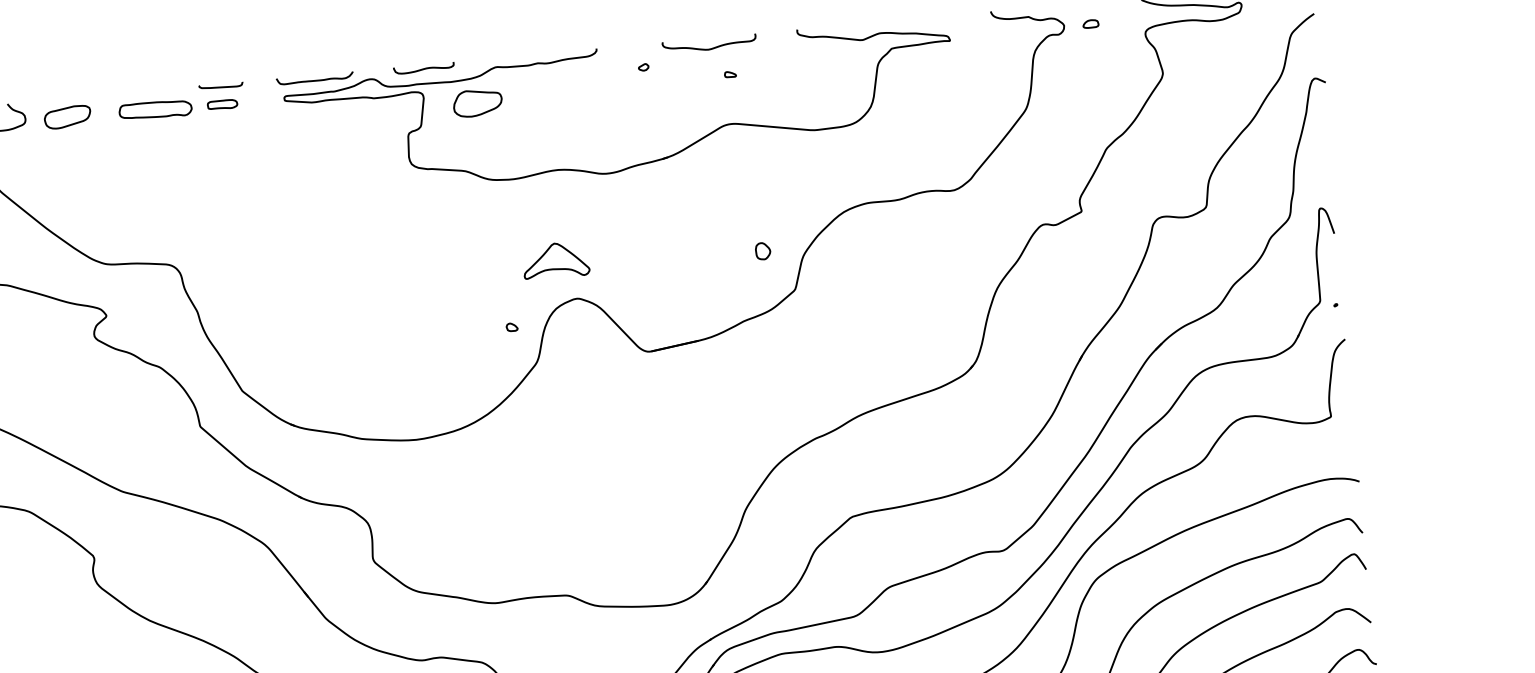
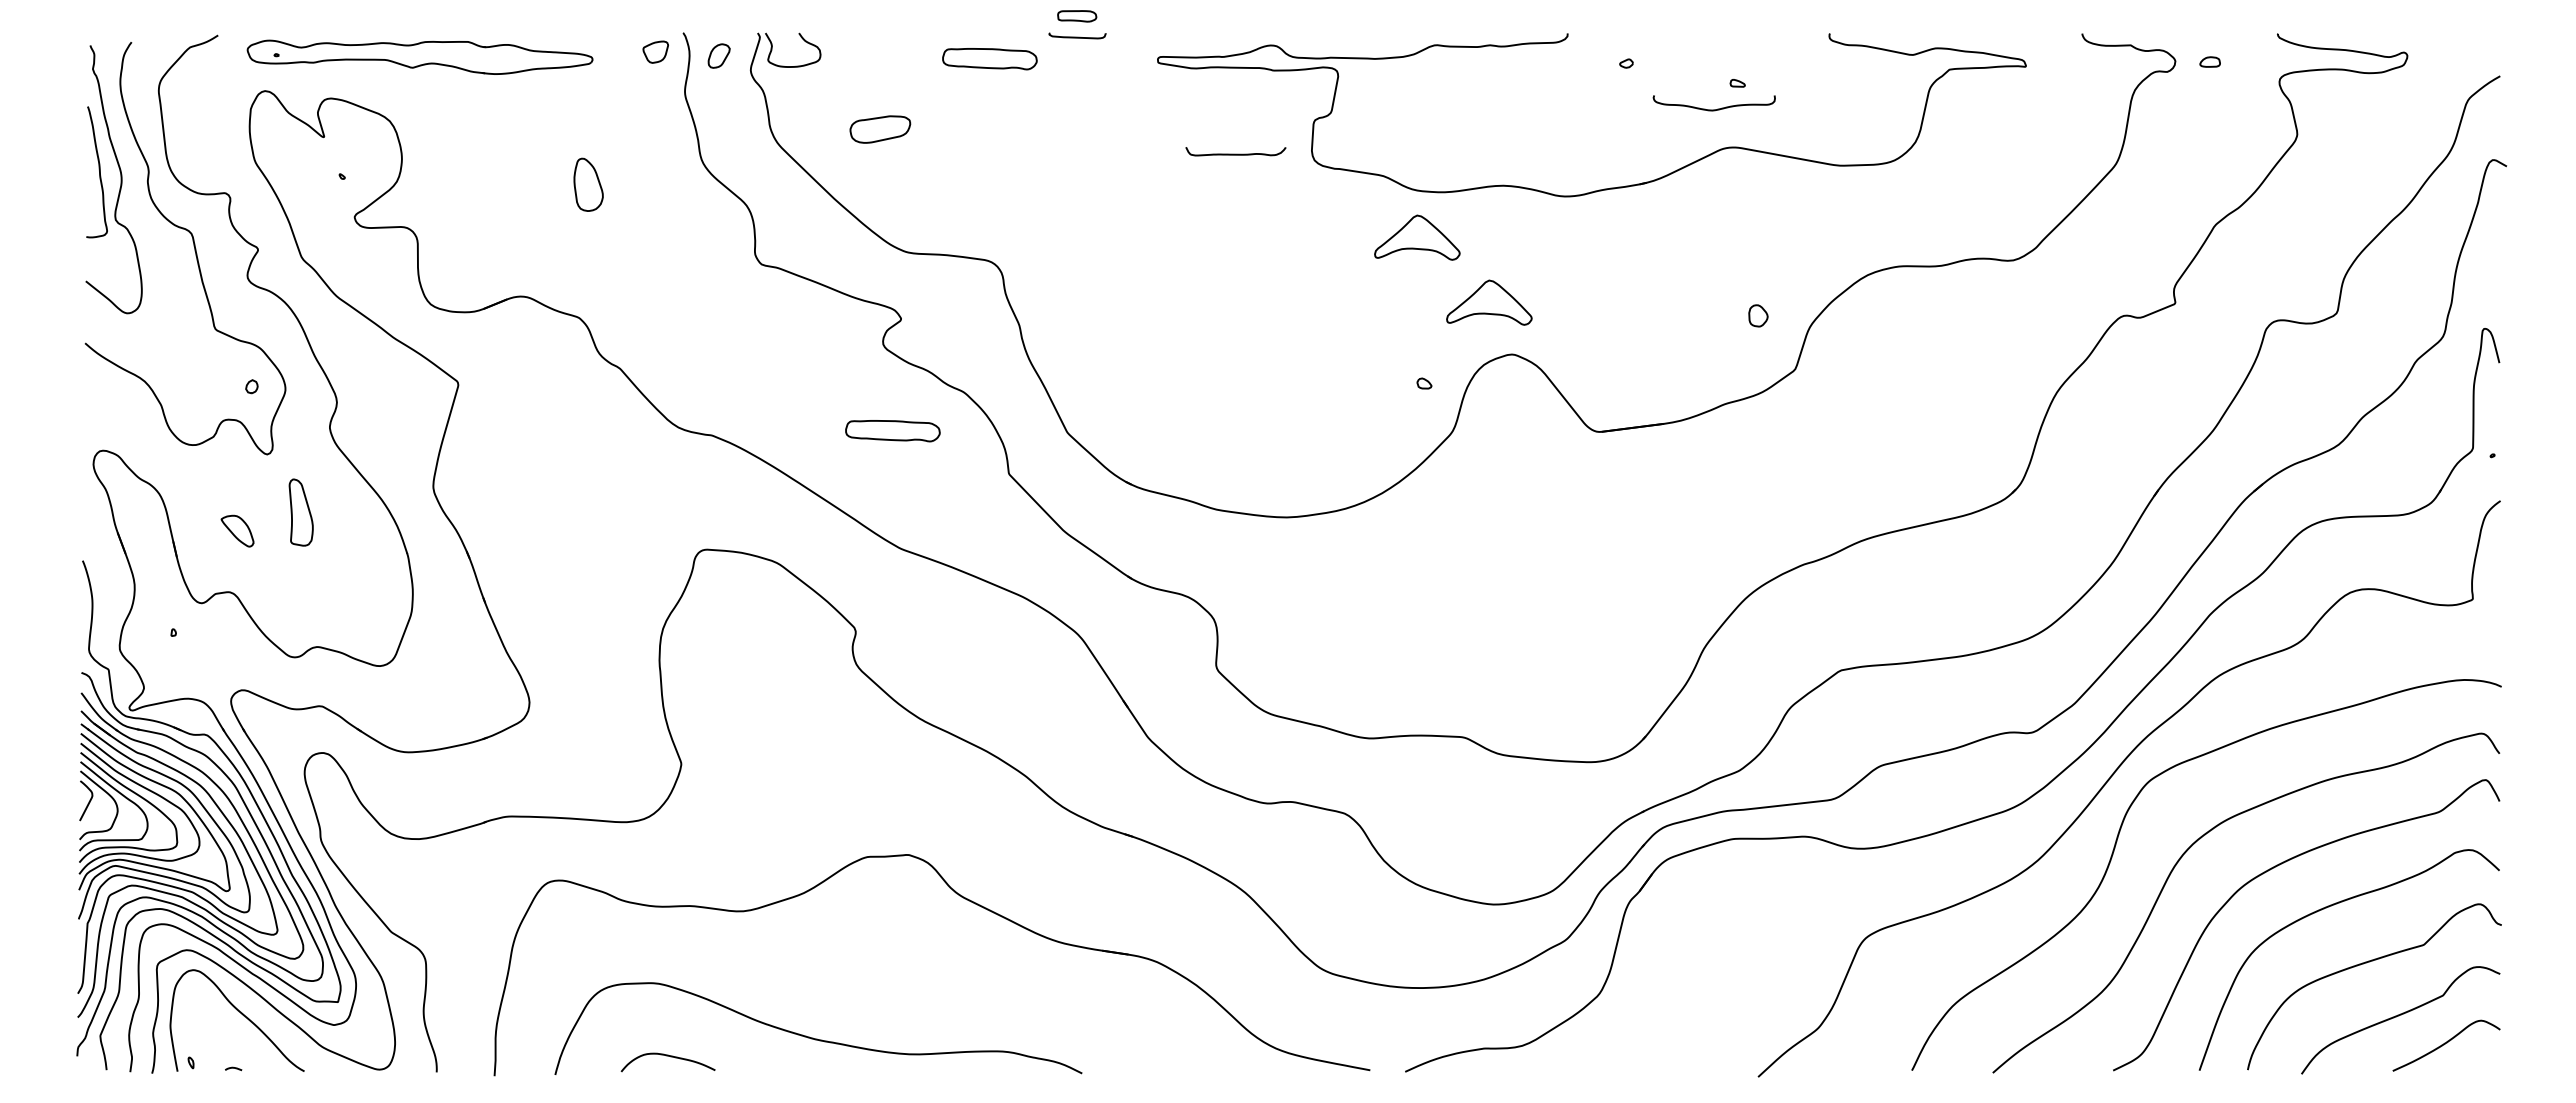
curve: (709, 48) -> (1713, 109), moved
curve: (424, 68) -> (1342, 37), removed
curve: (314, 79) -> (1235, 153), moved
part: (477, 103) -> (1407, 89), removed
part: (222, 104) -> (1077, 16), moved
part: (67, 117) -> (880, 129), moved
part: (496, 215) -> (1417, 237), added
part: (107, 402) -> (892, 431), added

